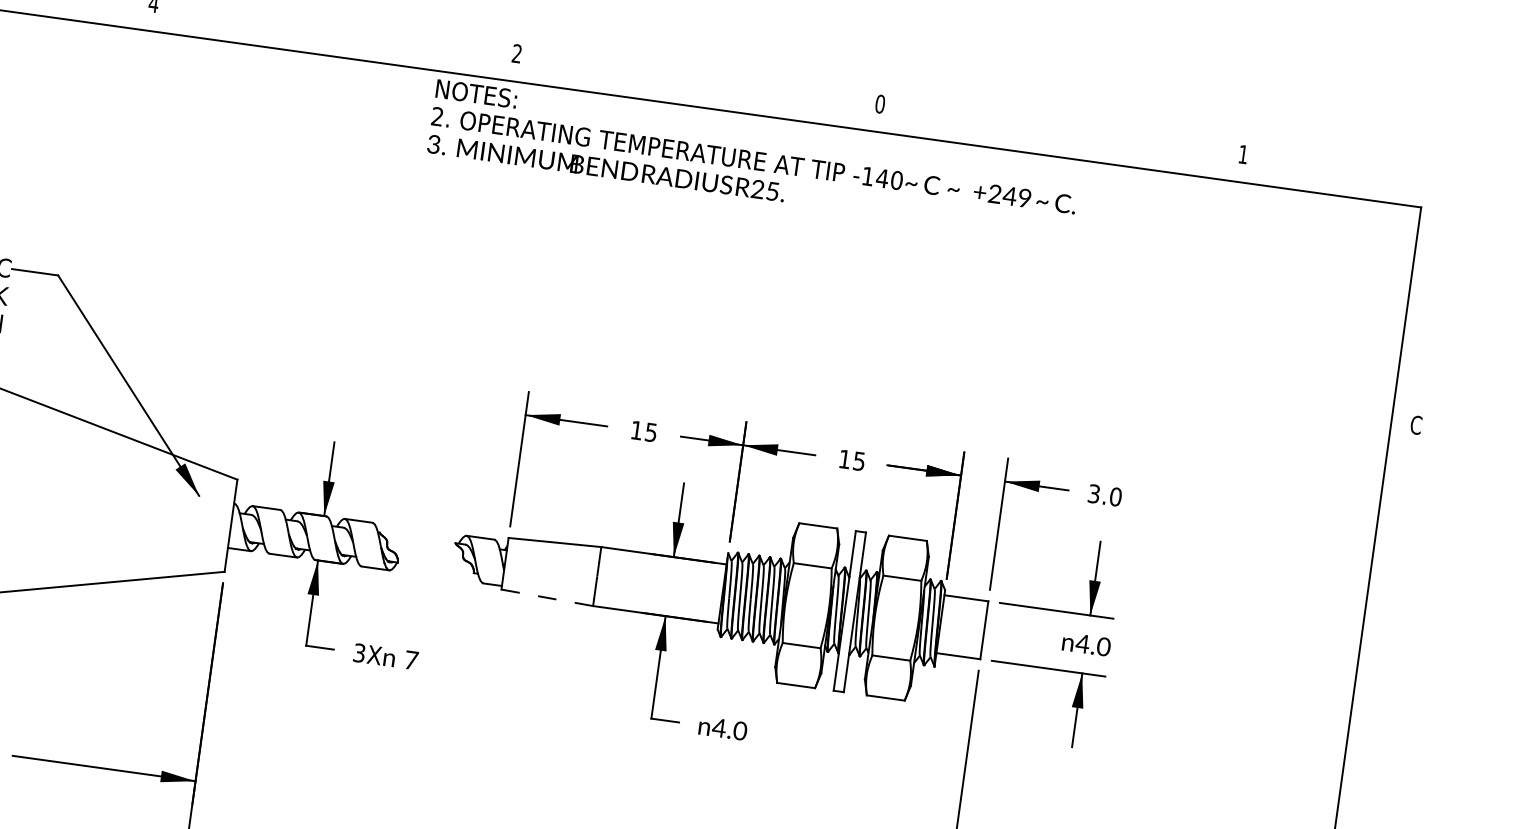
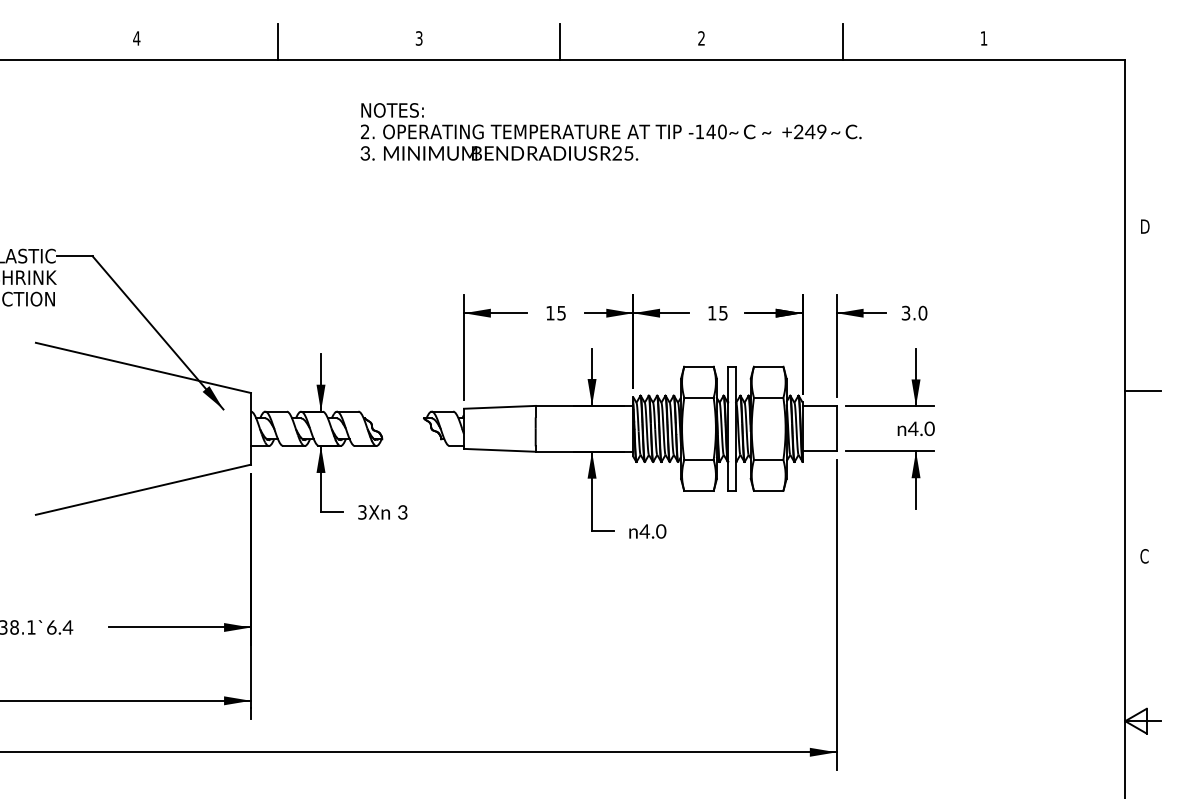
line: (335, 33) -> (278, 42), added
text: (516, 53) -> (418, 38), 2 -> 3
line: (698, 84) -> (560, 42), added
text: (880, 104) -> (701, 38), 0 -> 2
line: (1060, 134) -> (842, 42), added
text: (753, 159) -> (610, 131), moved
text: (1416, 425) -> (1144, 226), C -> D
line: (546, 597) -> (499, 450), dashed -> solid
line: (1385, 637) -> (1143, 391), added
text: (411, 660) -> (402, 512), 7 -> 3

